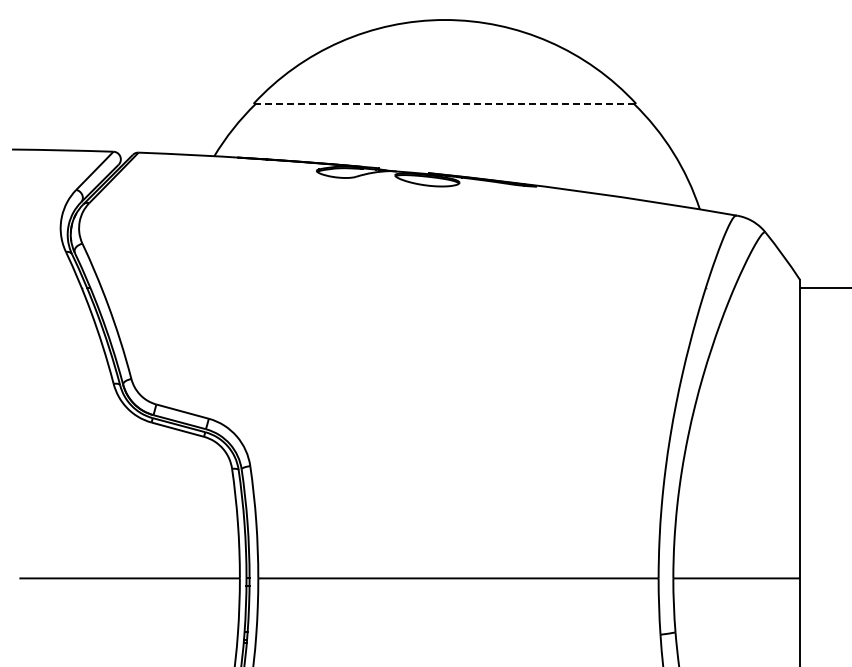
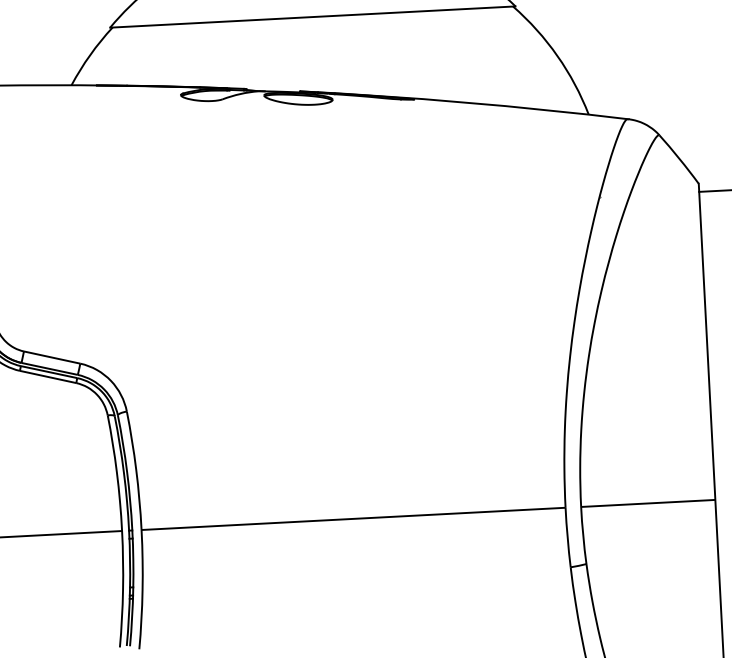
line: (445, 103) -> (313, 16), dashed -> solid

